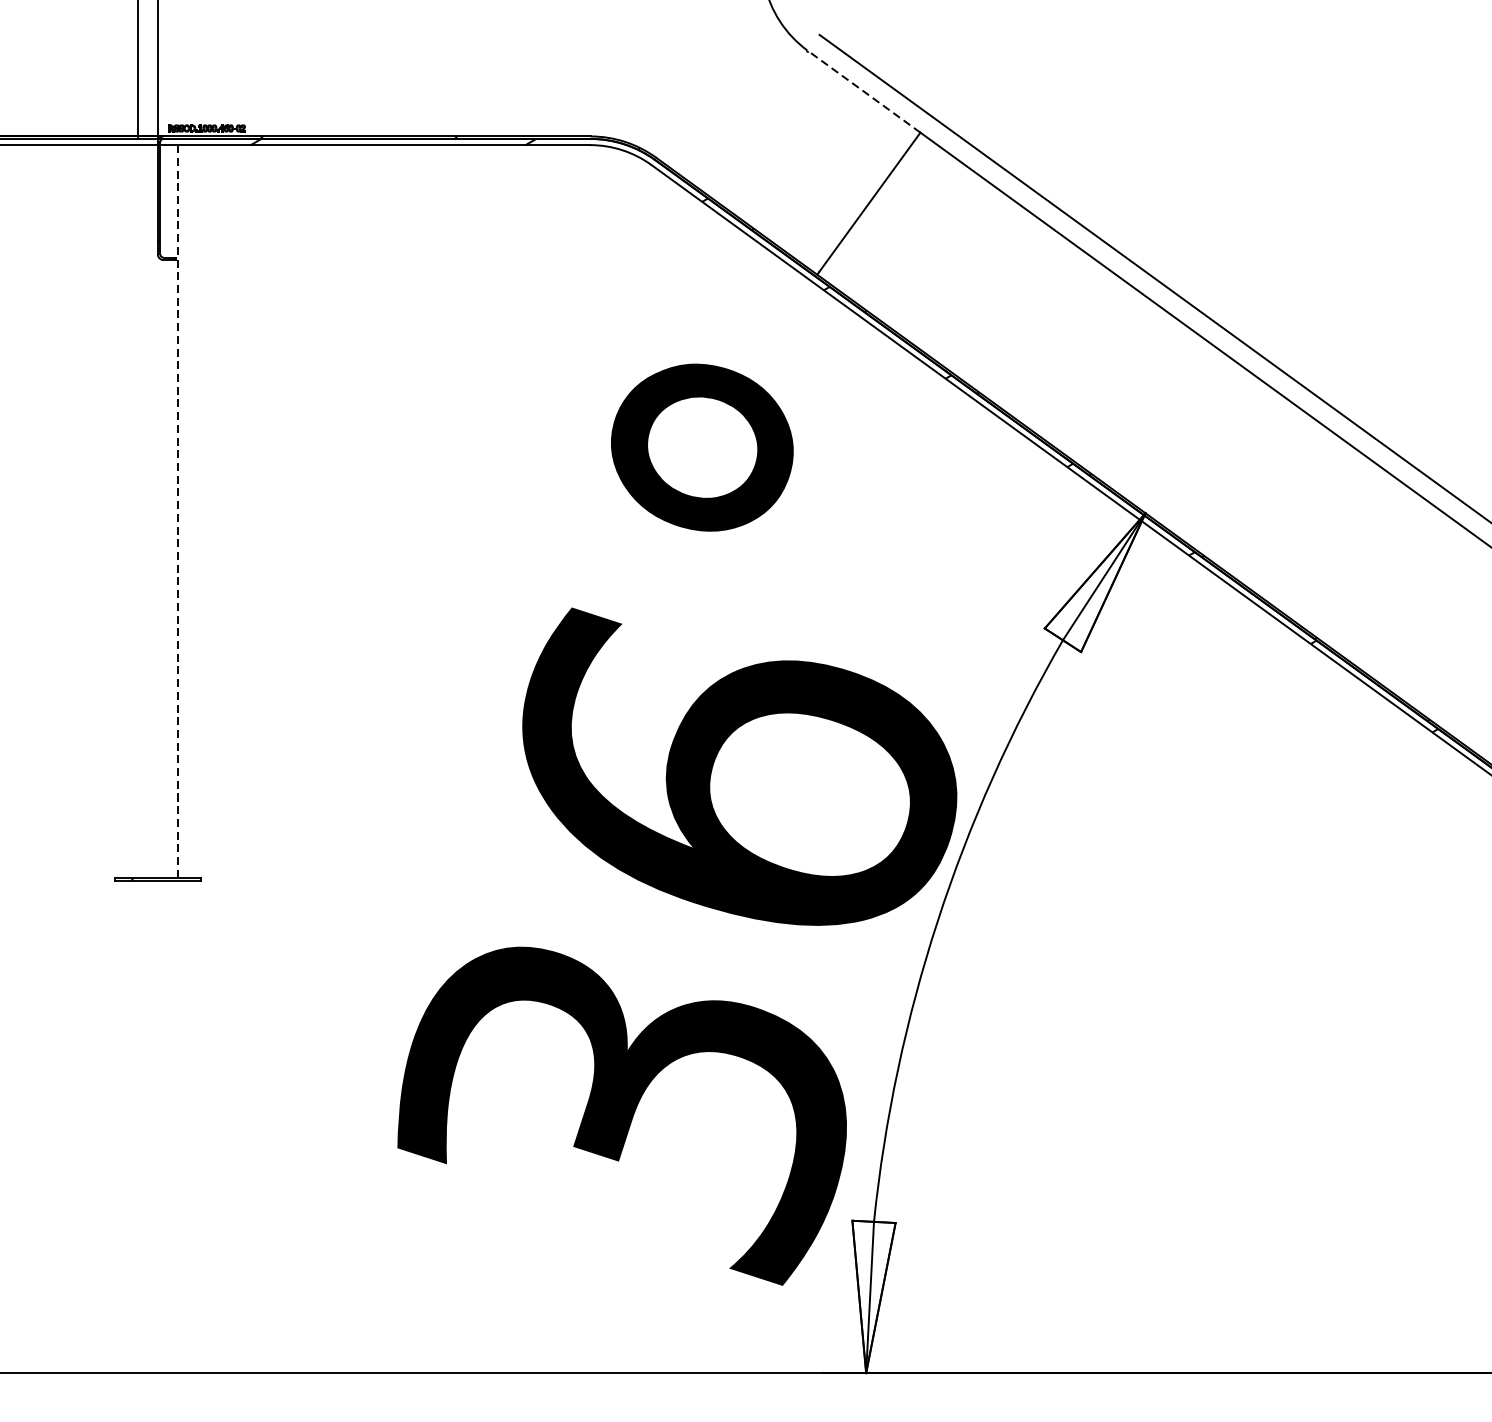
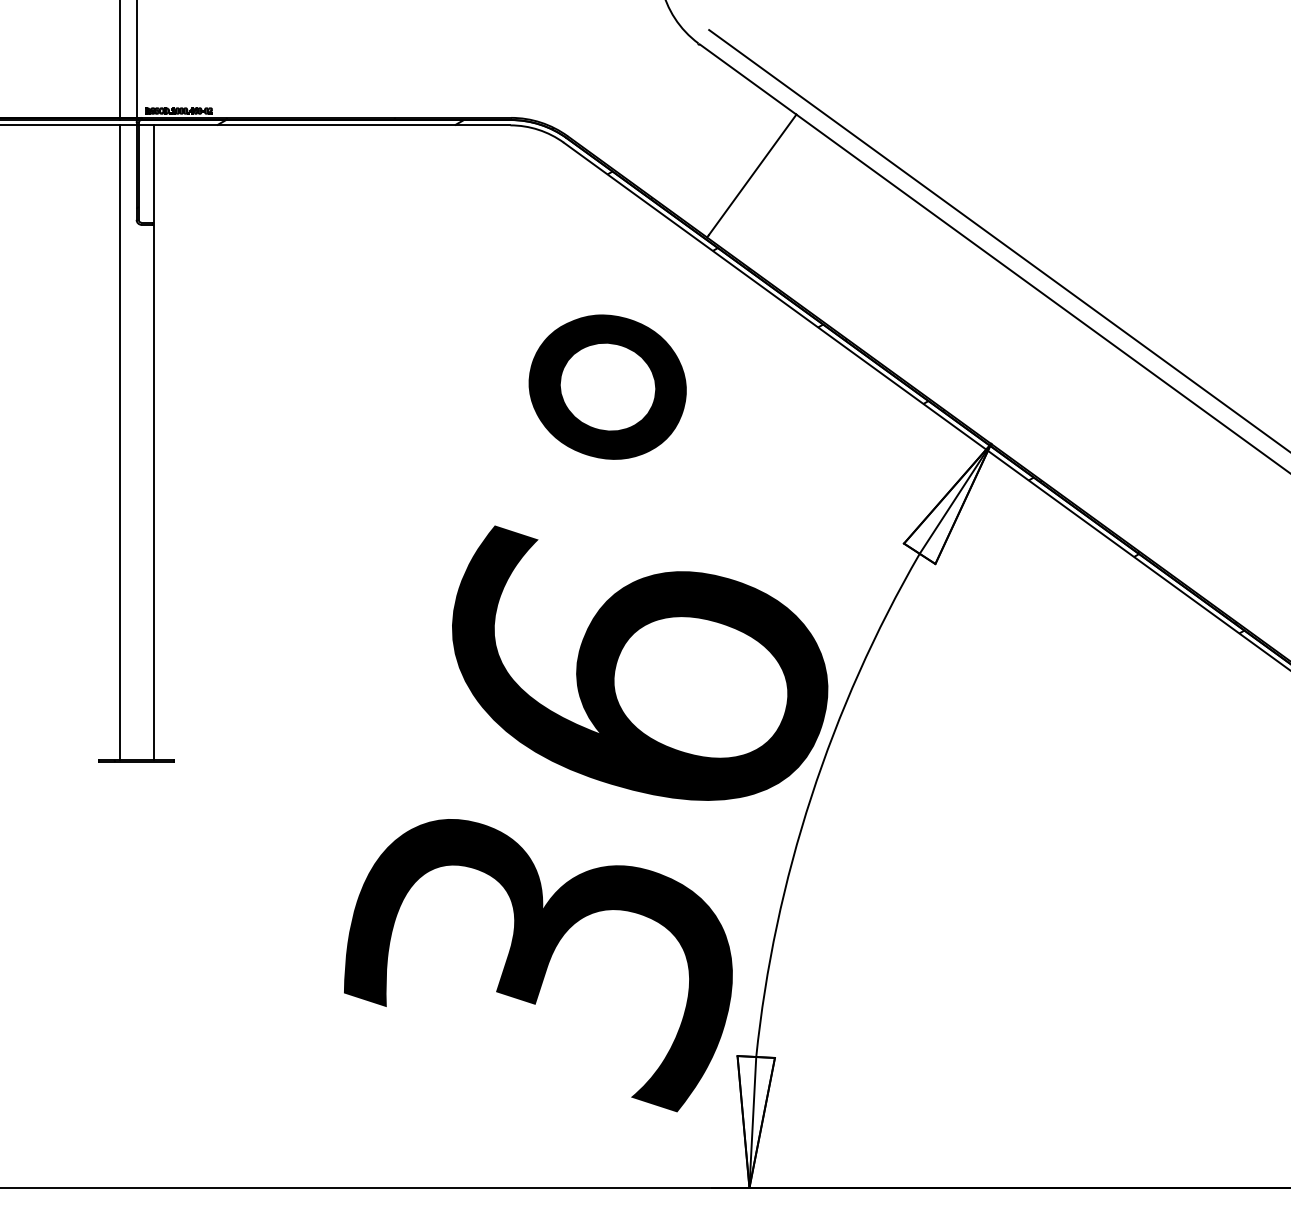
line: (865, 92) -> (748, 79), dashed -> solid
line: (138, 511) -> (119, 442), added
line: (177, 512) -> (153, 443), dashed -> solid

